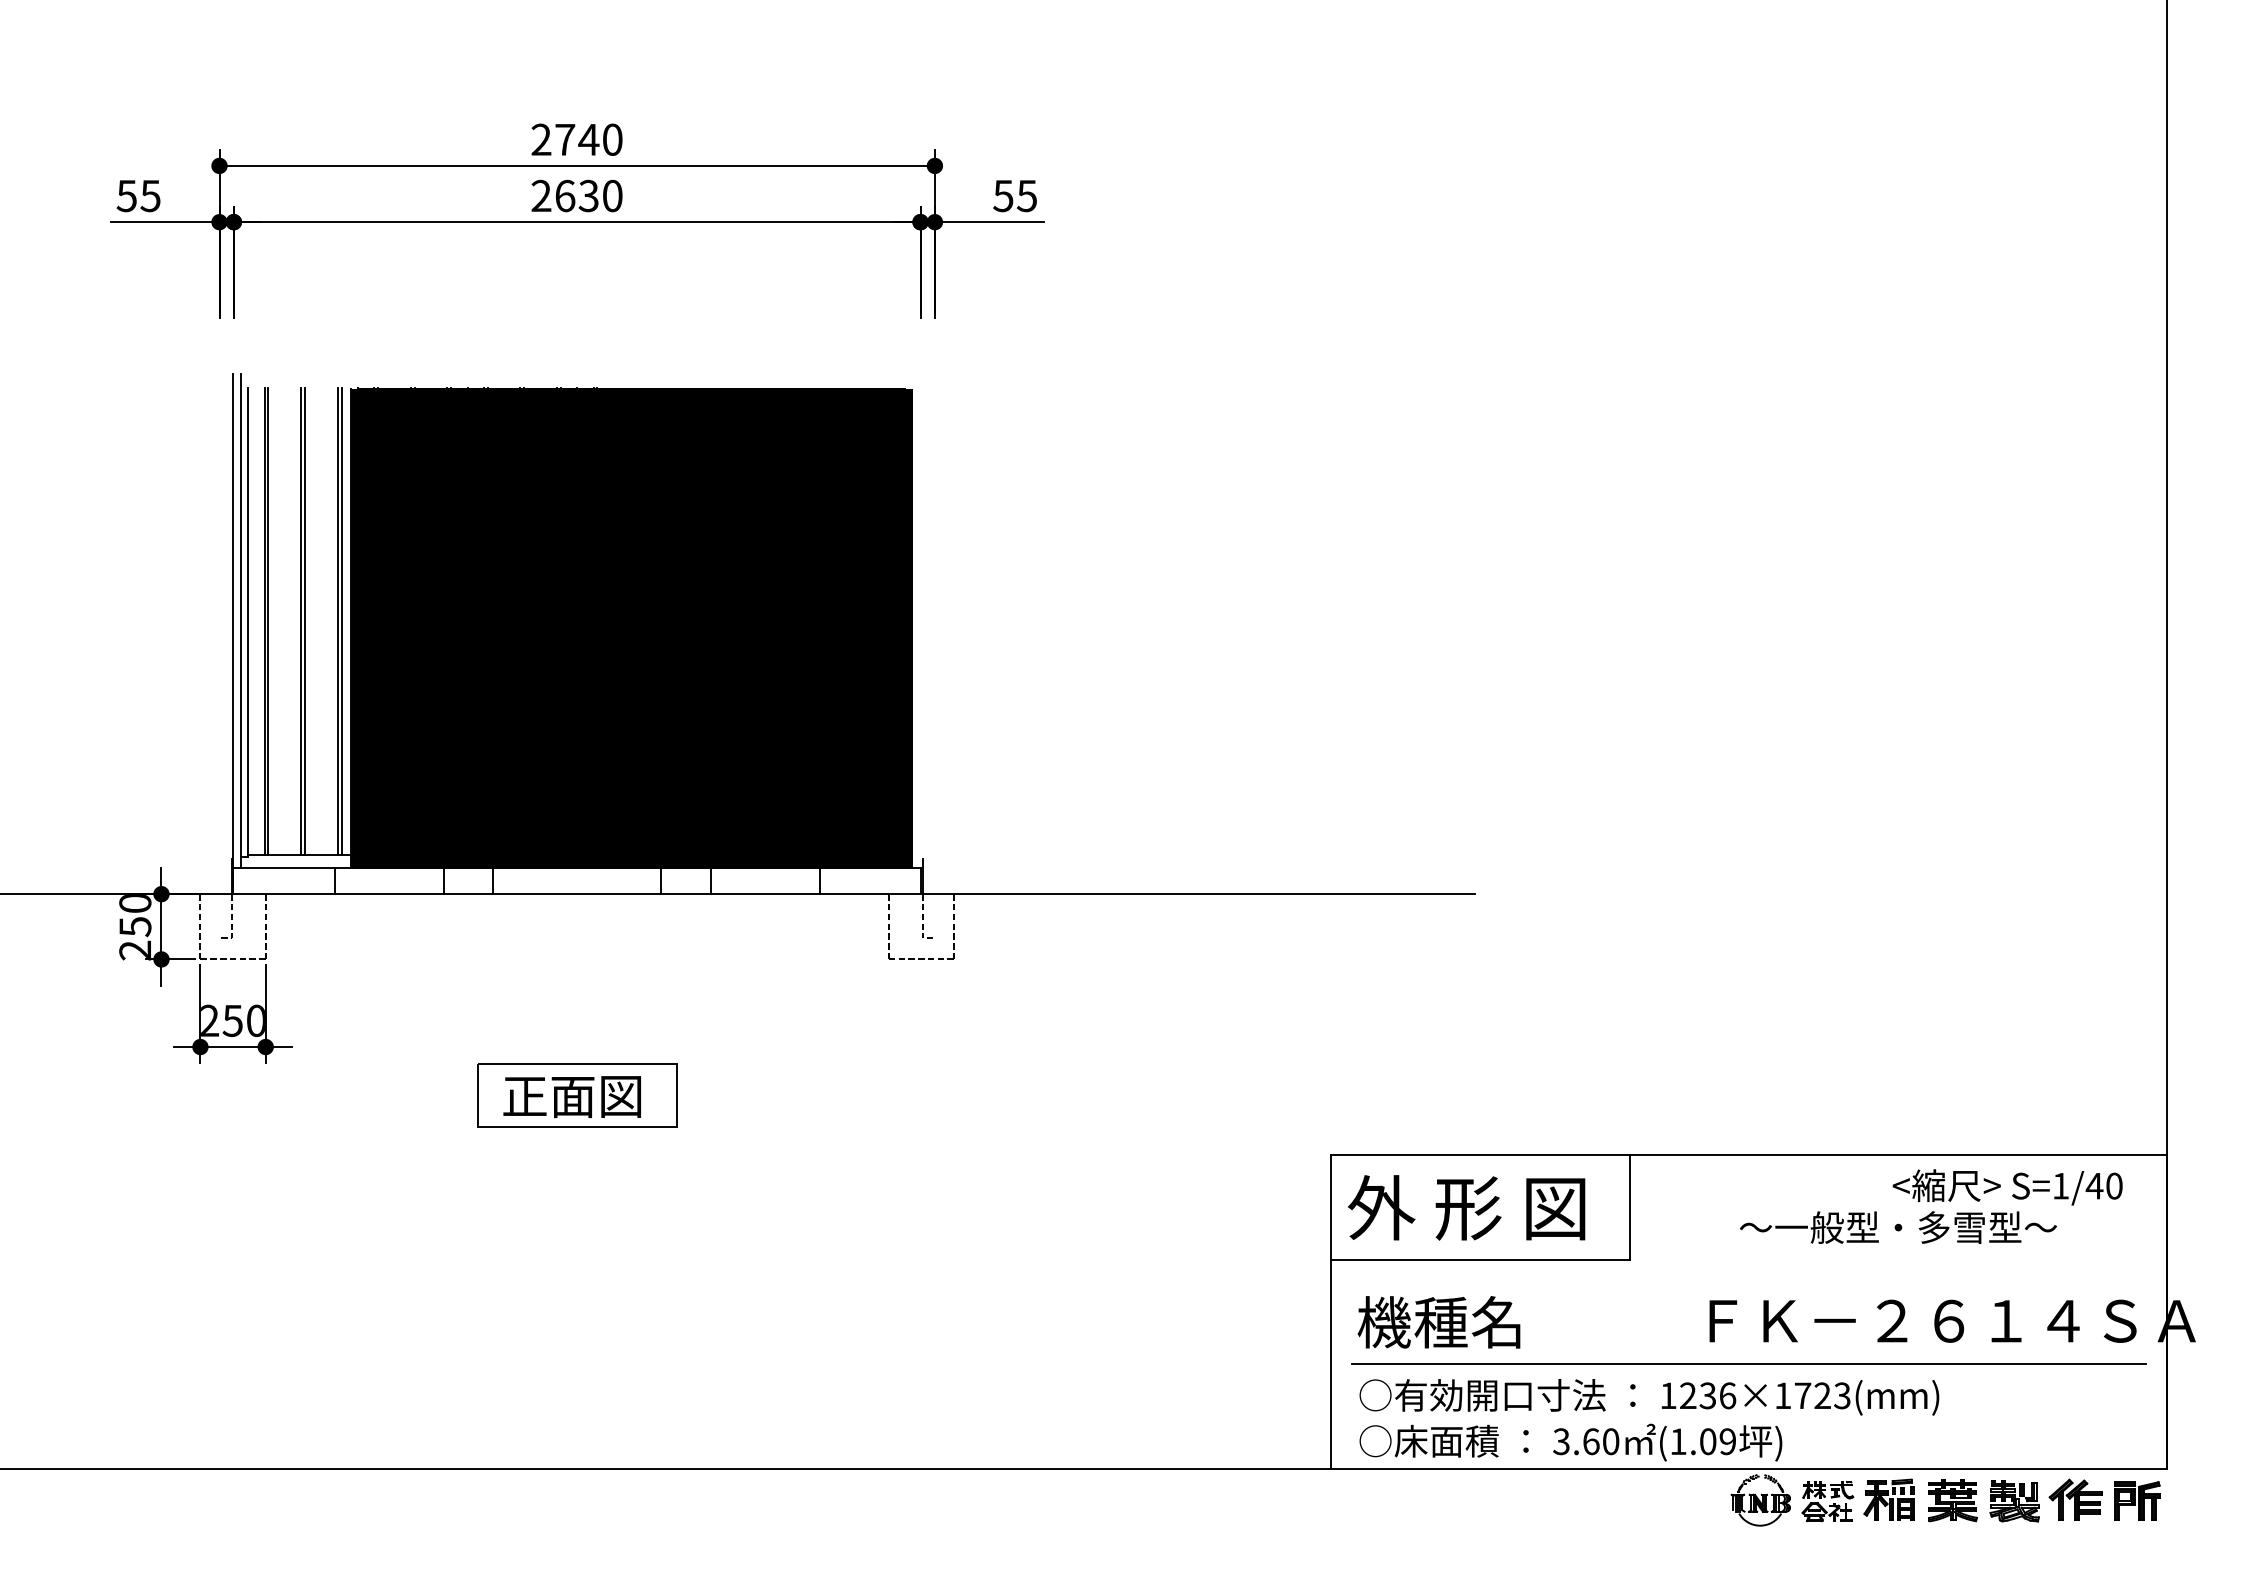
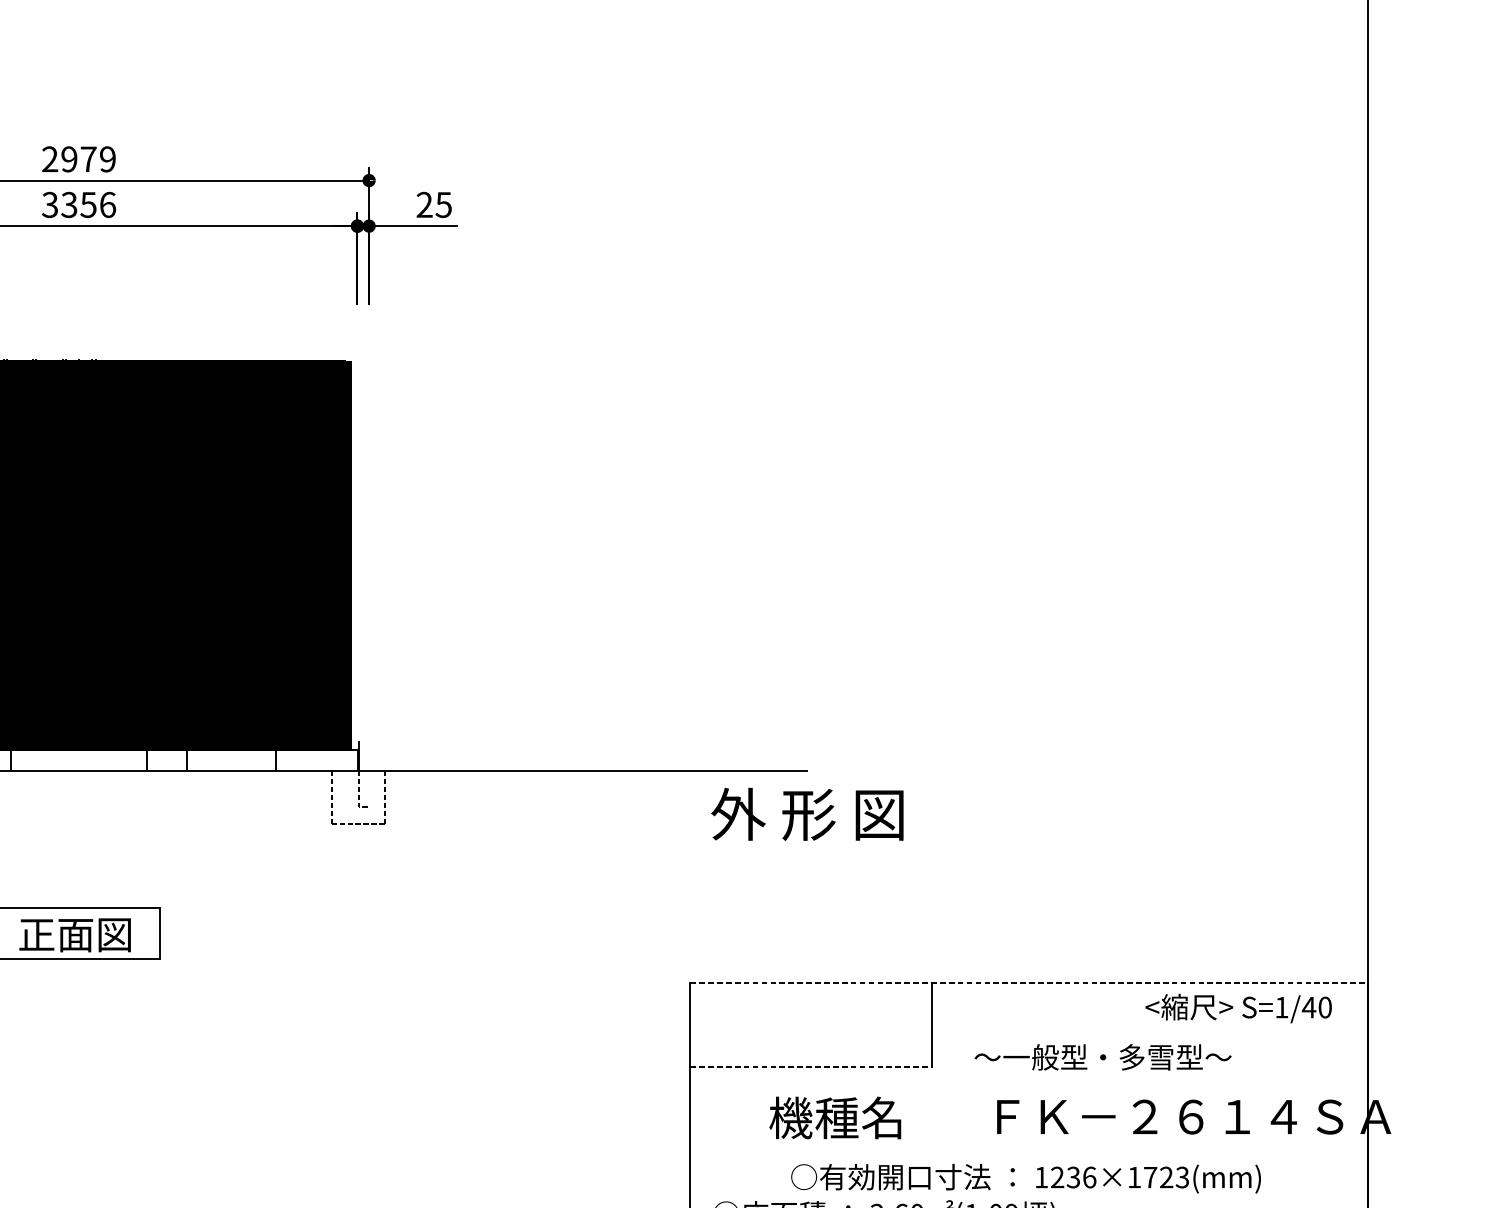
text: (588, 139) -> (88, 159), 2740 -> 2979
text: (576, 195) -> (78, 204), 2630 -> 3356
text: (1003, 195) -> (424, 204), 55 -> 25
line: (1748, 1155) -> (1028, 982), solid -> dashed
text: (1466, 1207) -> (807, 814), moved
text: (1898, 1227) -> (1103, 1057), moved
line: (1480, 1259) -> (811, 1067), solid -> dashed
text: (1438, 1322) -> (834, 1118), moved
line: (1748, 1364) -> (1028, 1152), removed
text: (1649, 1397) -> (1026, 1178), moved

